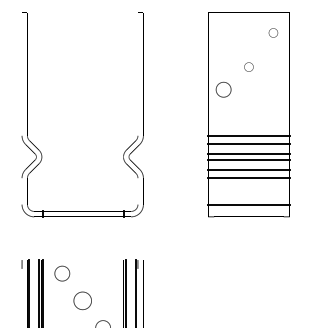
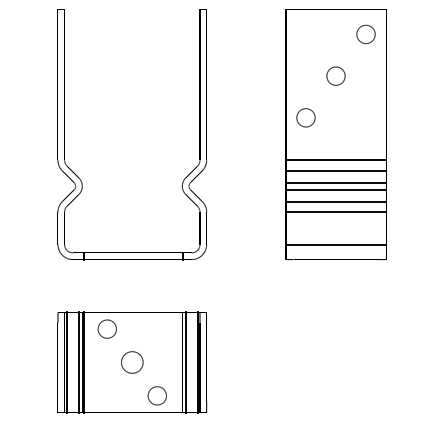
part: (273, 32) -> (365, 33), size x1.67
part: (248, 66) -> (335, 75), size x1.67
part: (223, 89) -> (305, 117), moved

